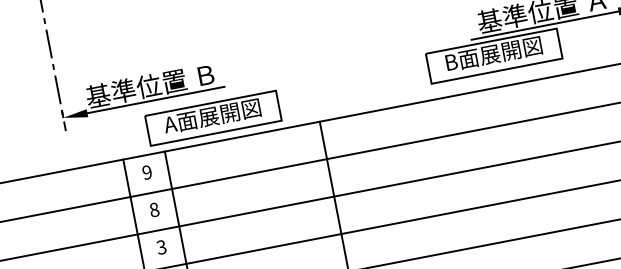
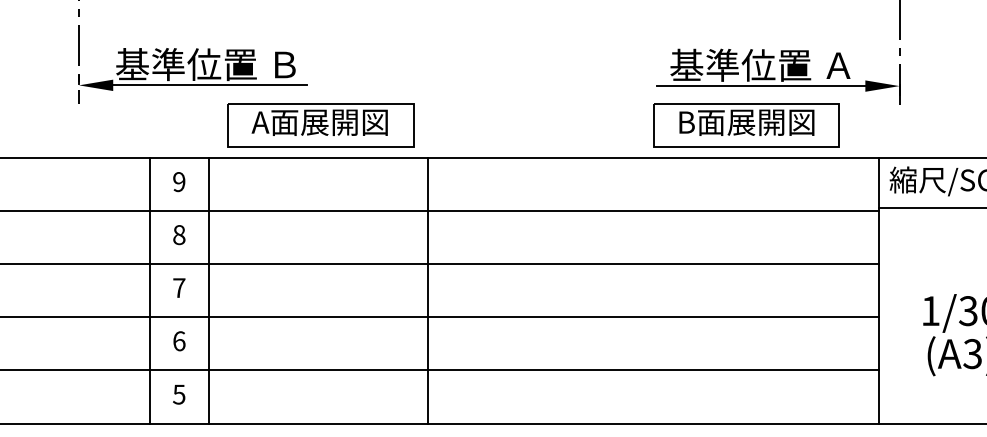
part: (494, 56) -> (746, 125), moved
part: (213, 118) -> (320, 125), moved
text: (161, 247) -> (179, 288), 3 -> 7

